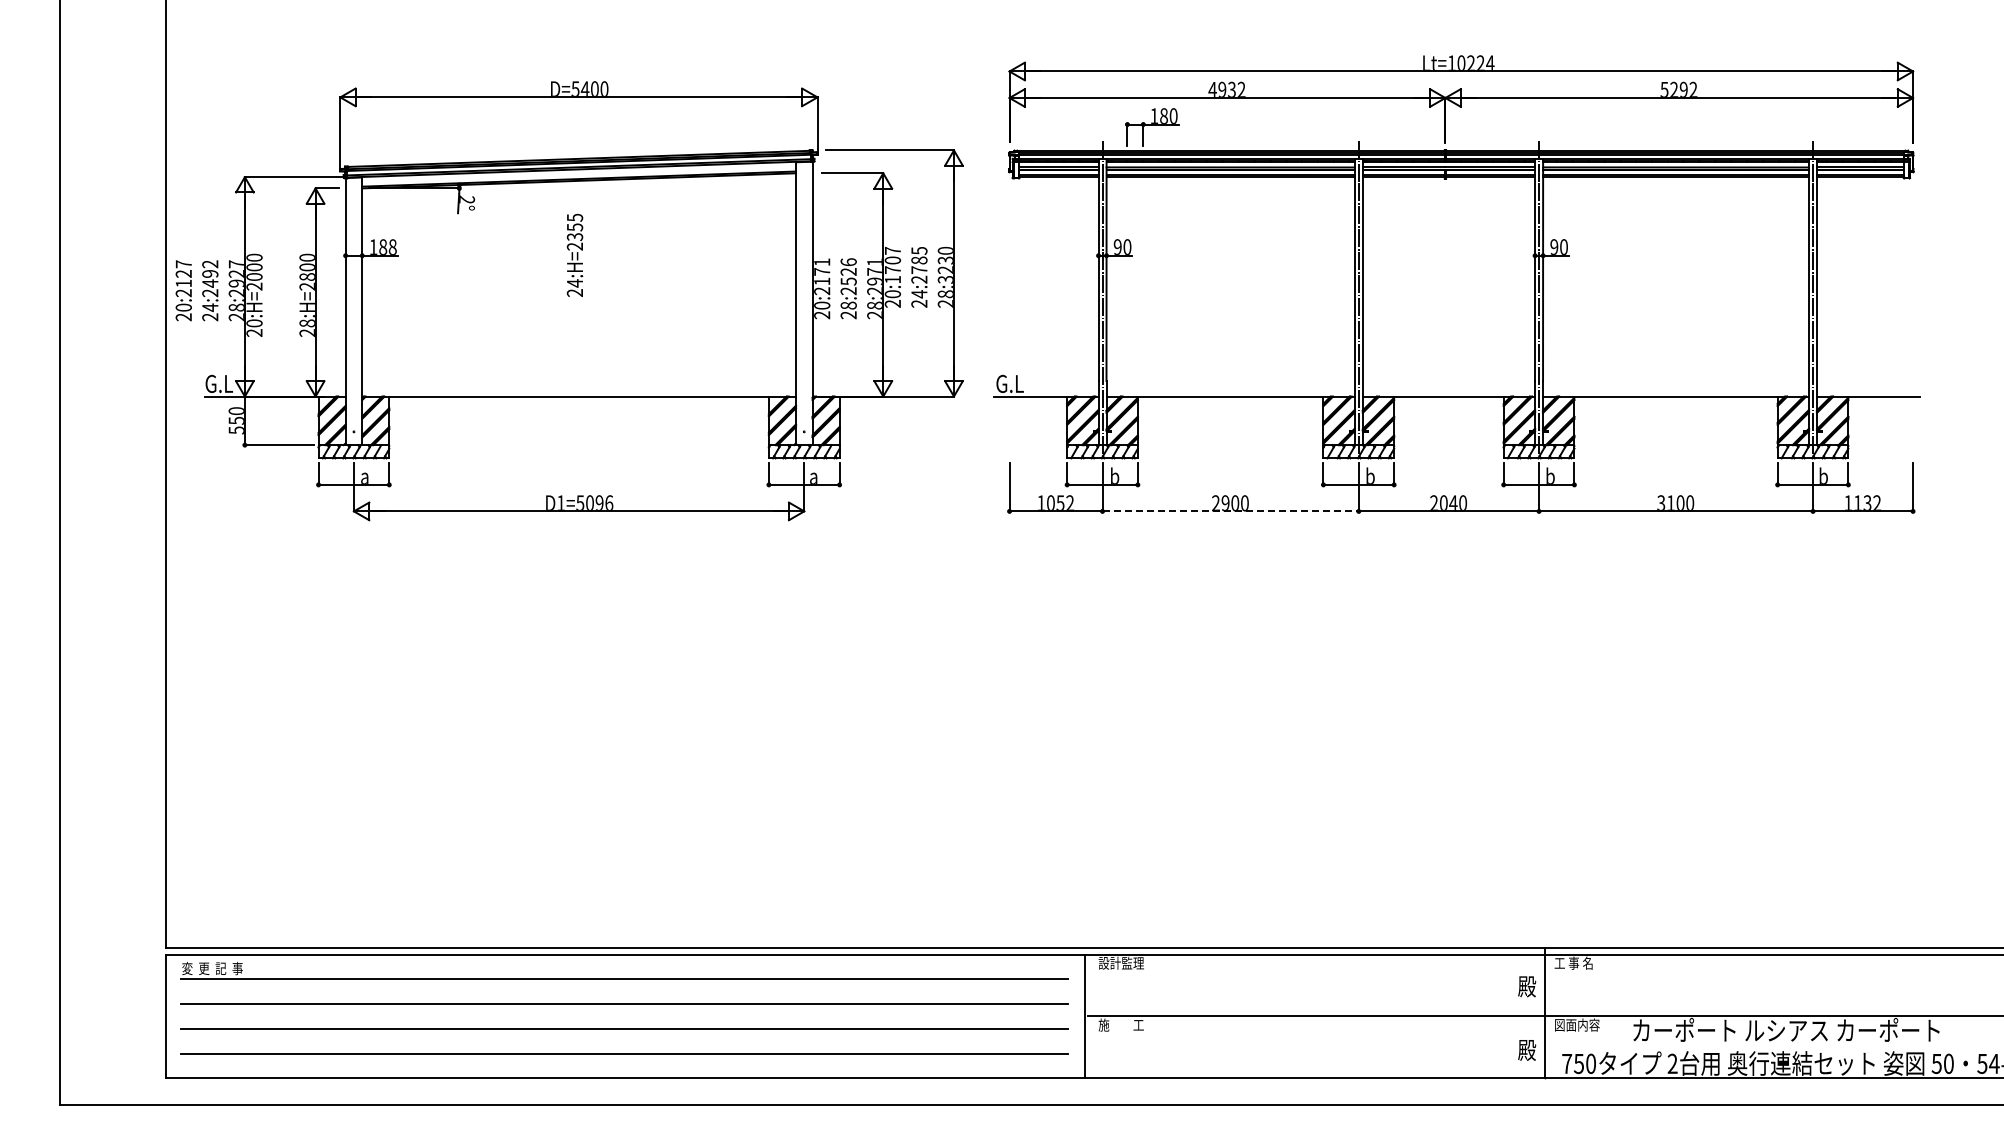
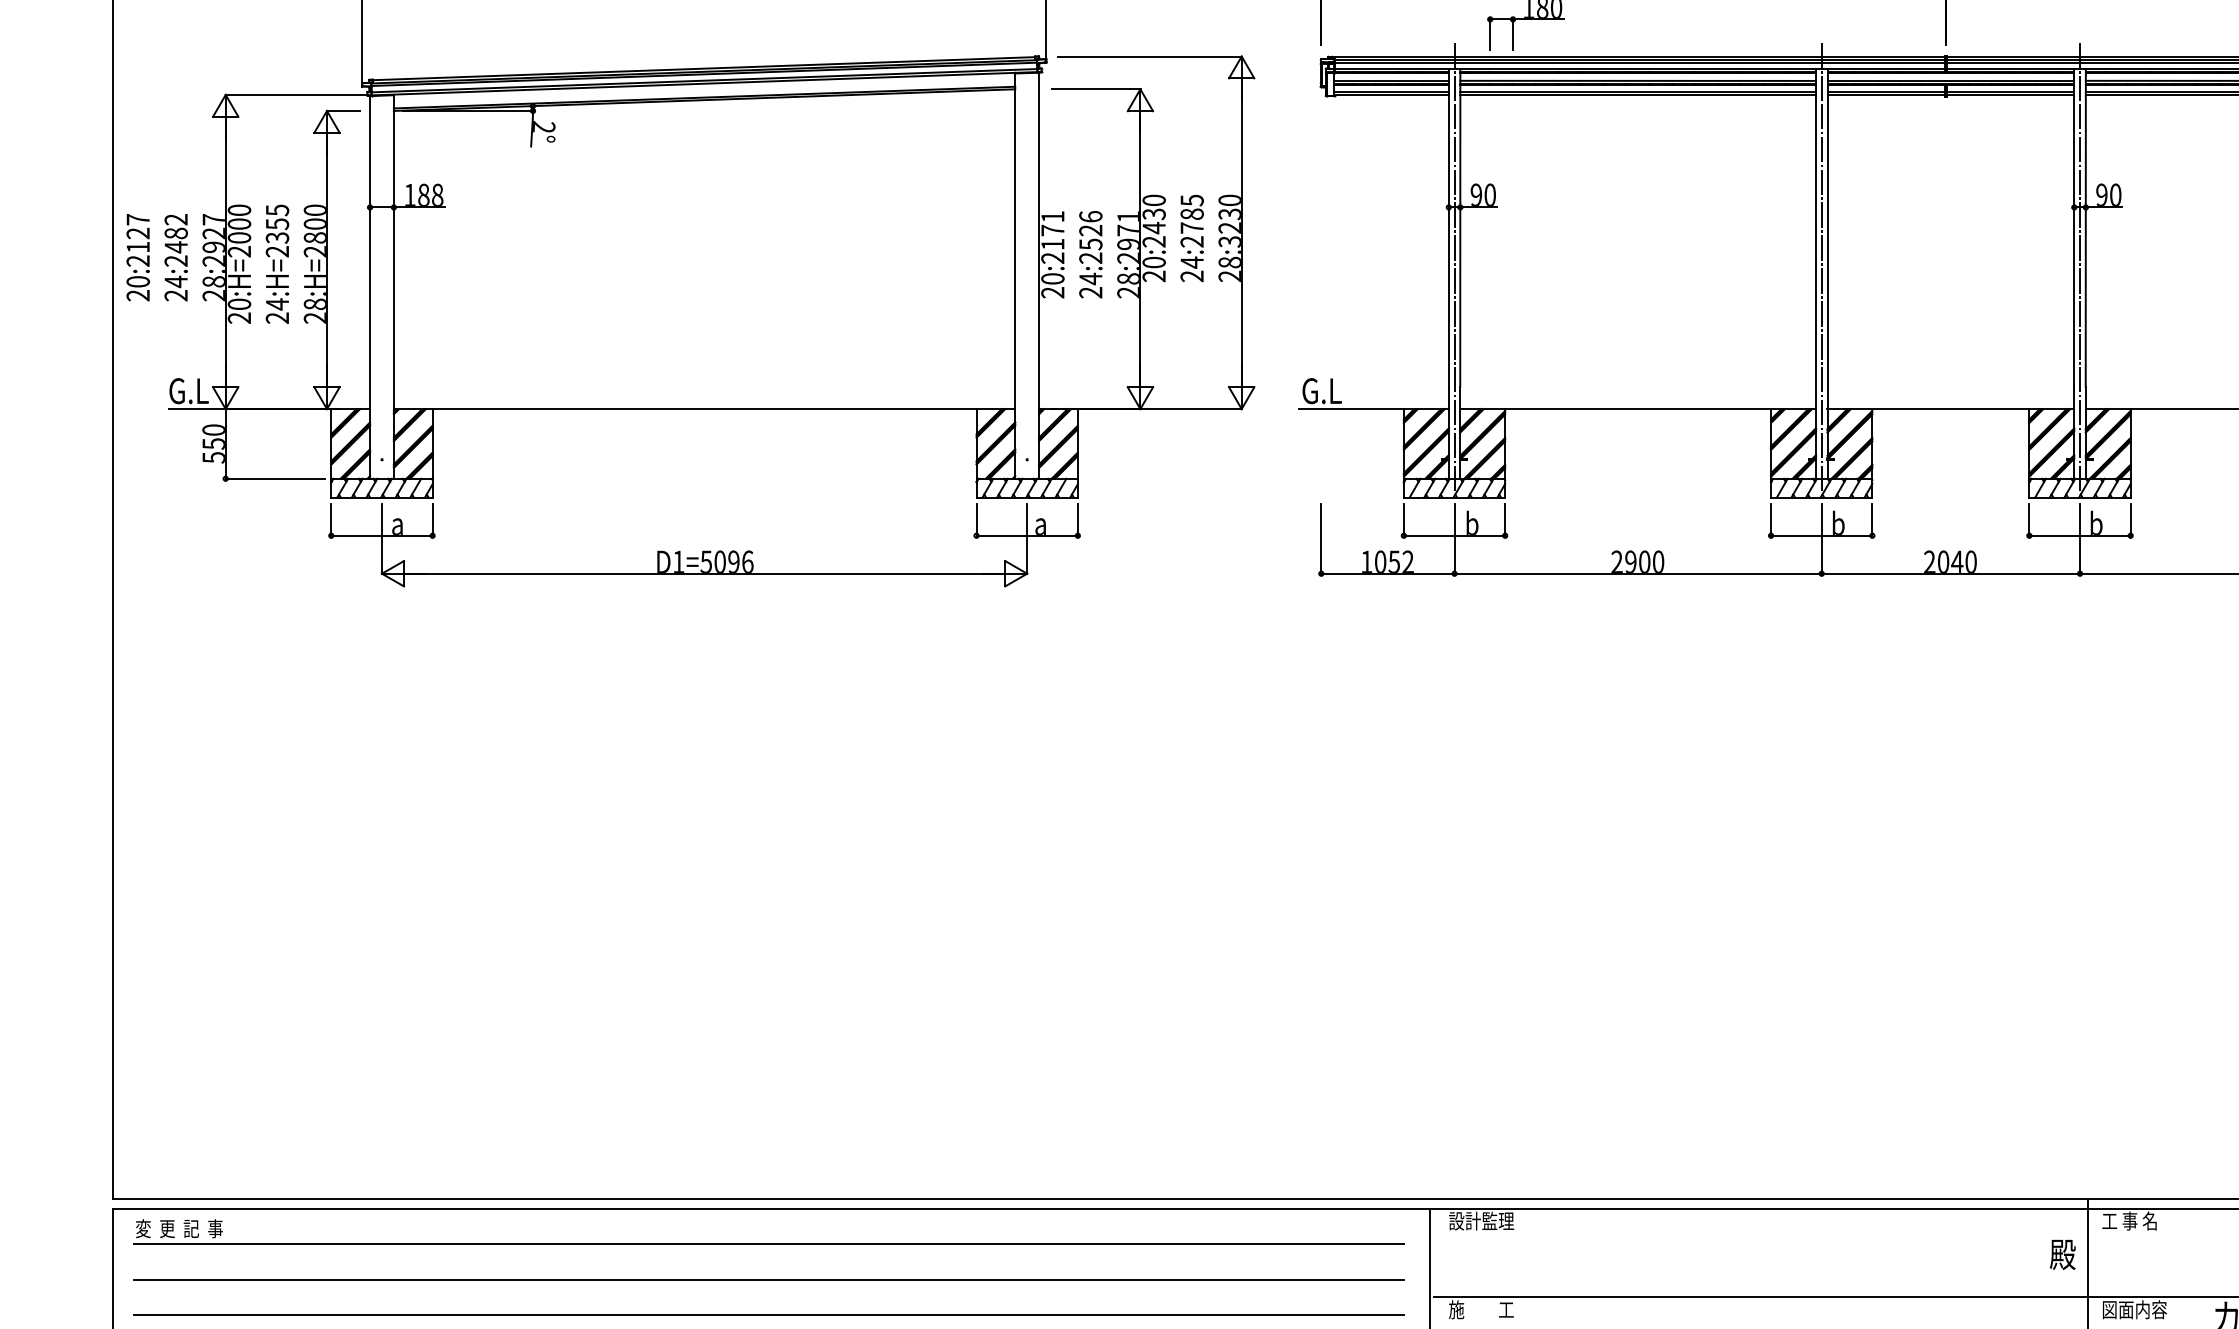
text: (574, 254) -> (276, 262), moved
text: (892, 264) -> (1153, 219), 20:1707 -> 20:2430
text: (210, 273) -> (176, 232), 24:2492 -> 24:2482
text: (848, 305) -> (1090, 278), 28:2526 -> 24:2526
line: (1231, 511) -> (1639, 573), dashed -> solid

